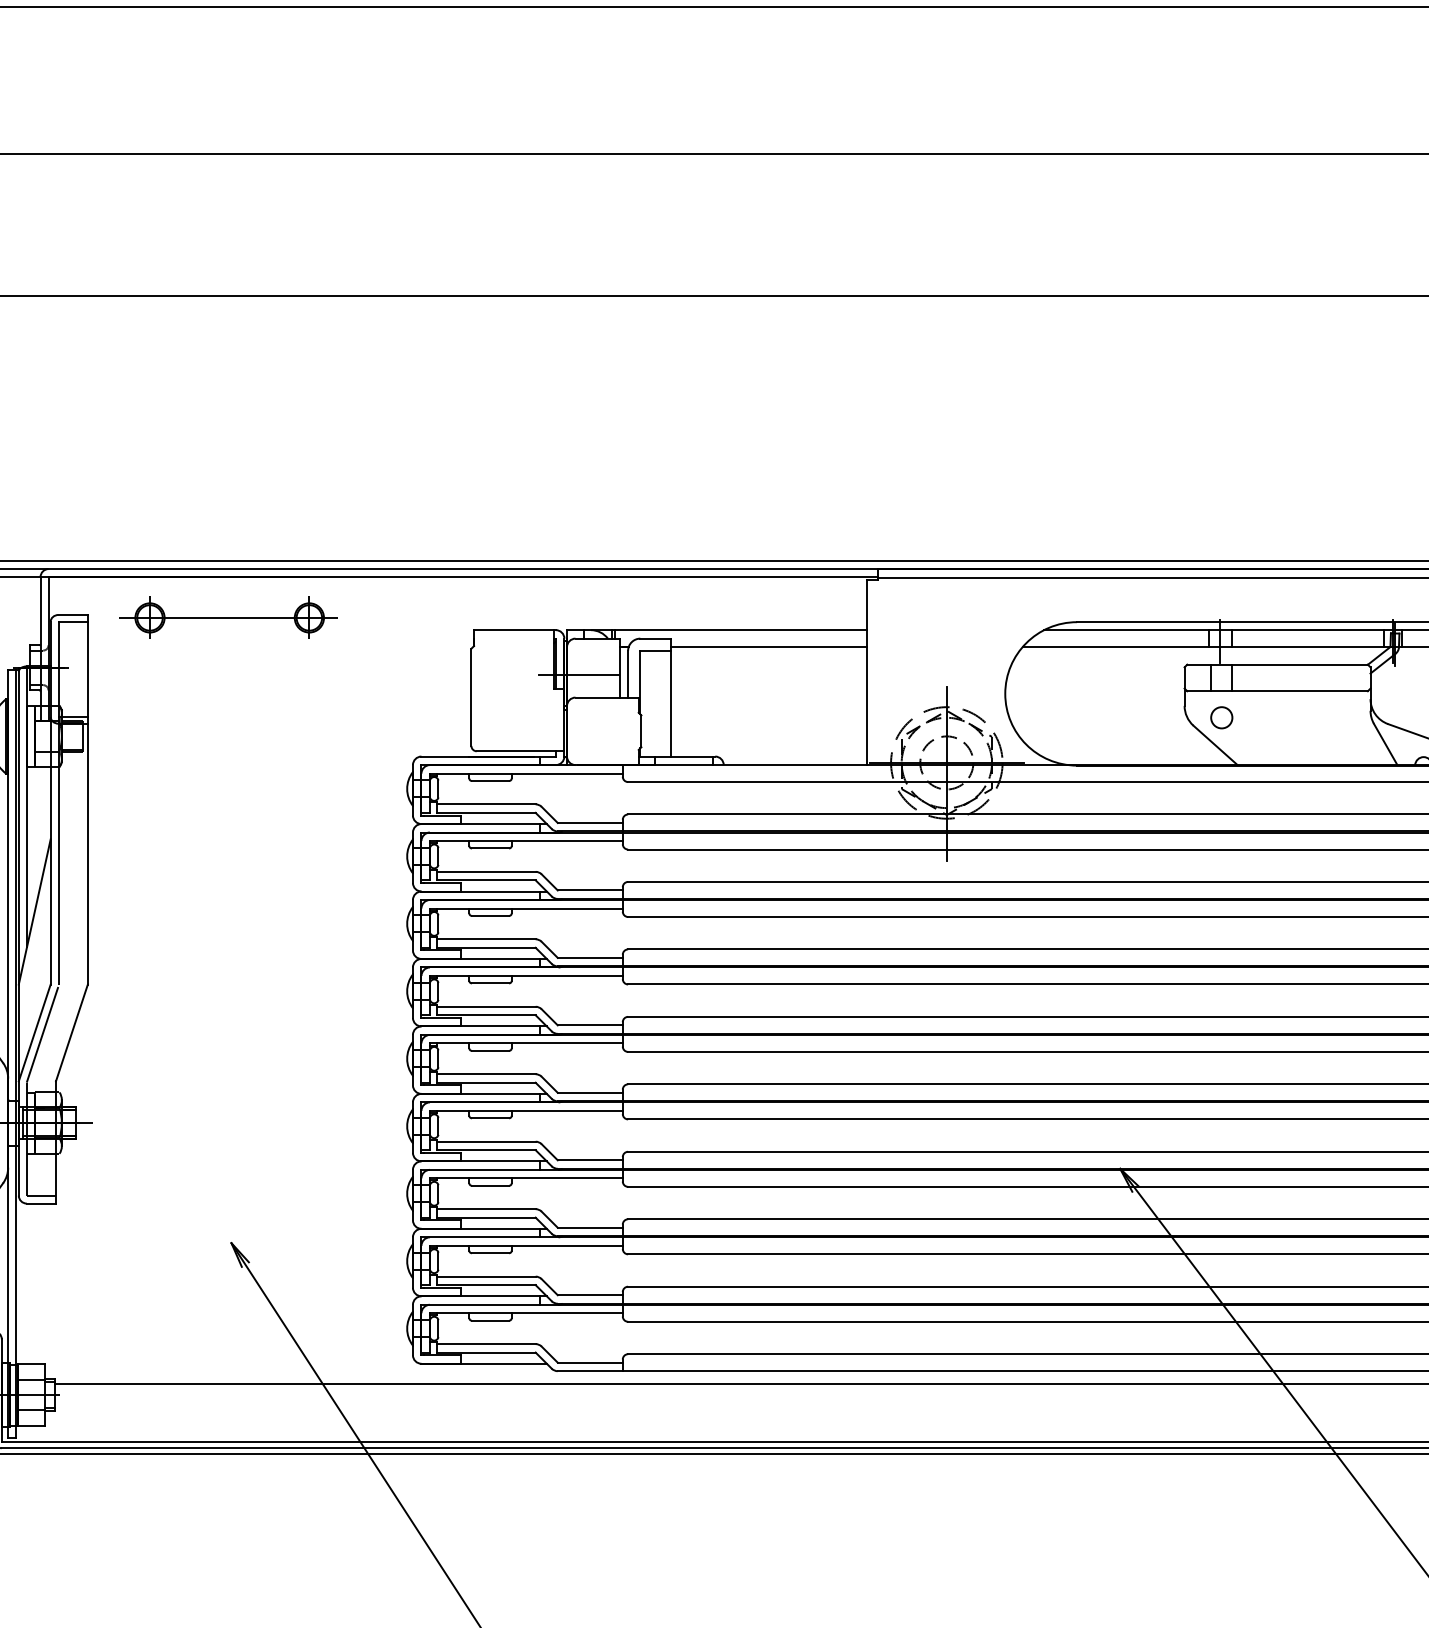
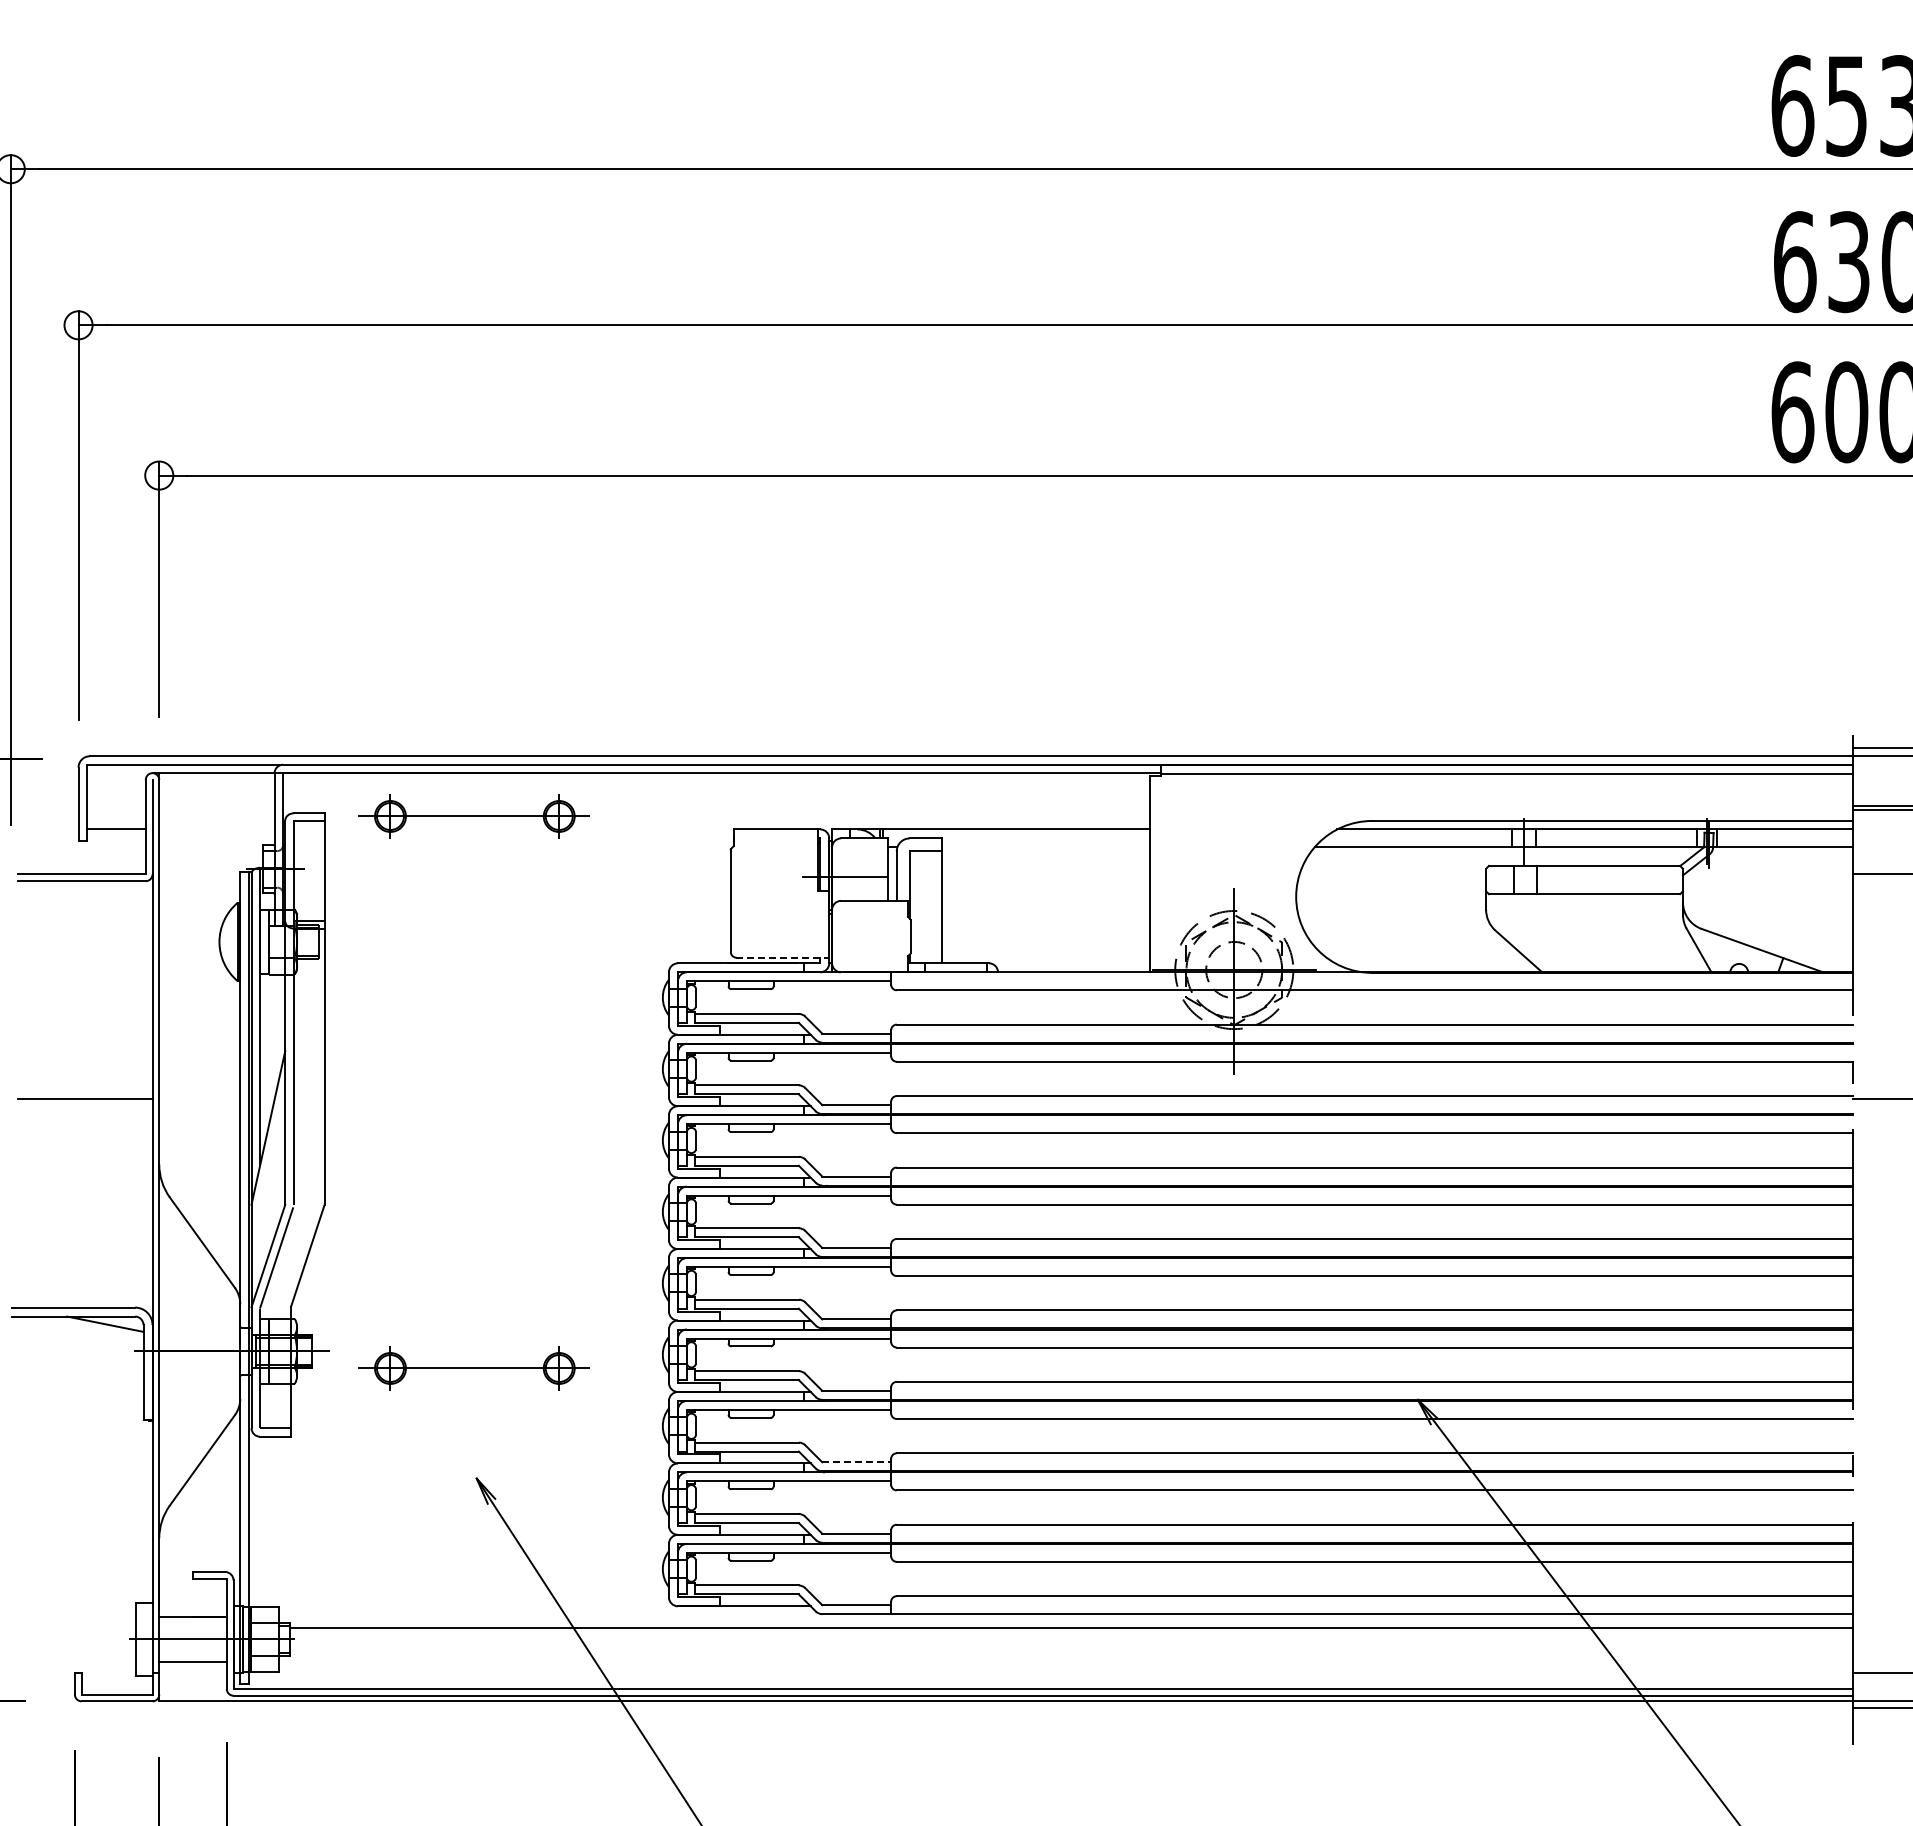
line: (768, 647) -> (1045, 847), removed
circle: (1221, 718) -> (1525, 922), removed
line: (521, 751) -> (783, 957), solid -> dashed
part: (228, 1139) -> (473, 1368), added
line: (591, 1227) -> (857, 1462), solid -> dashed

